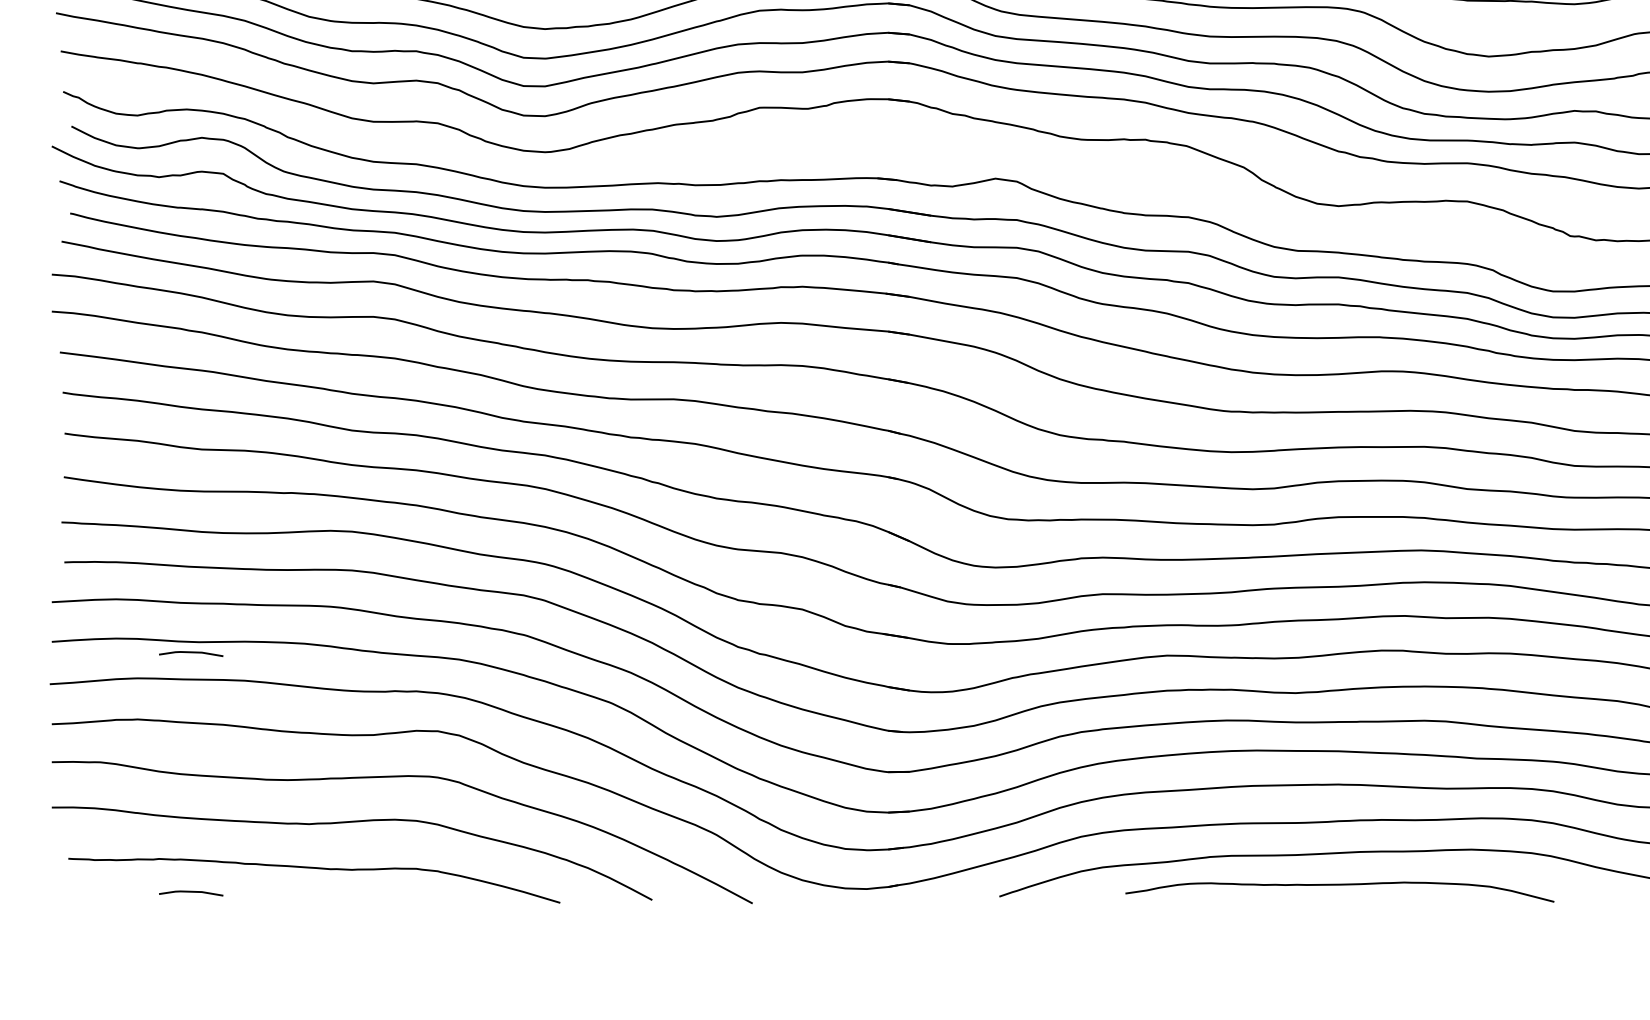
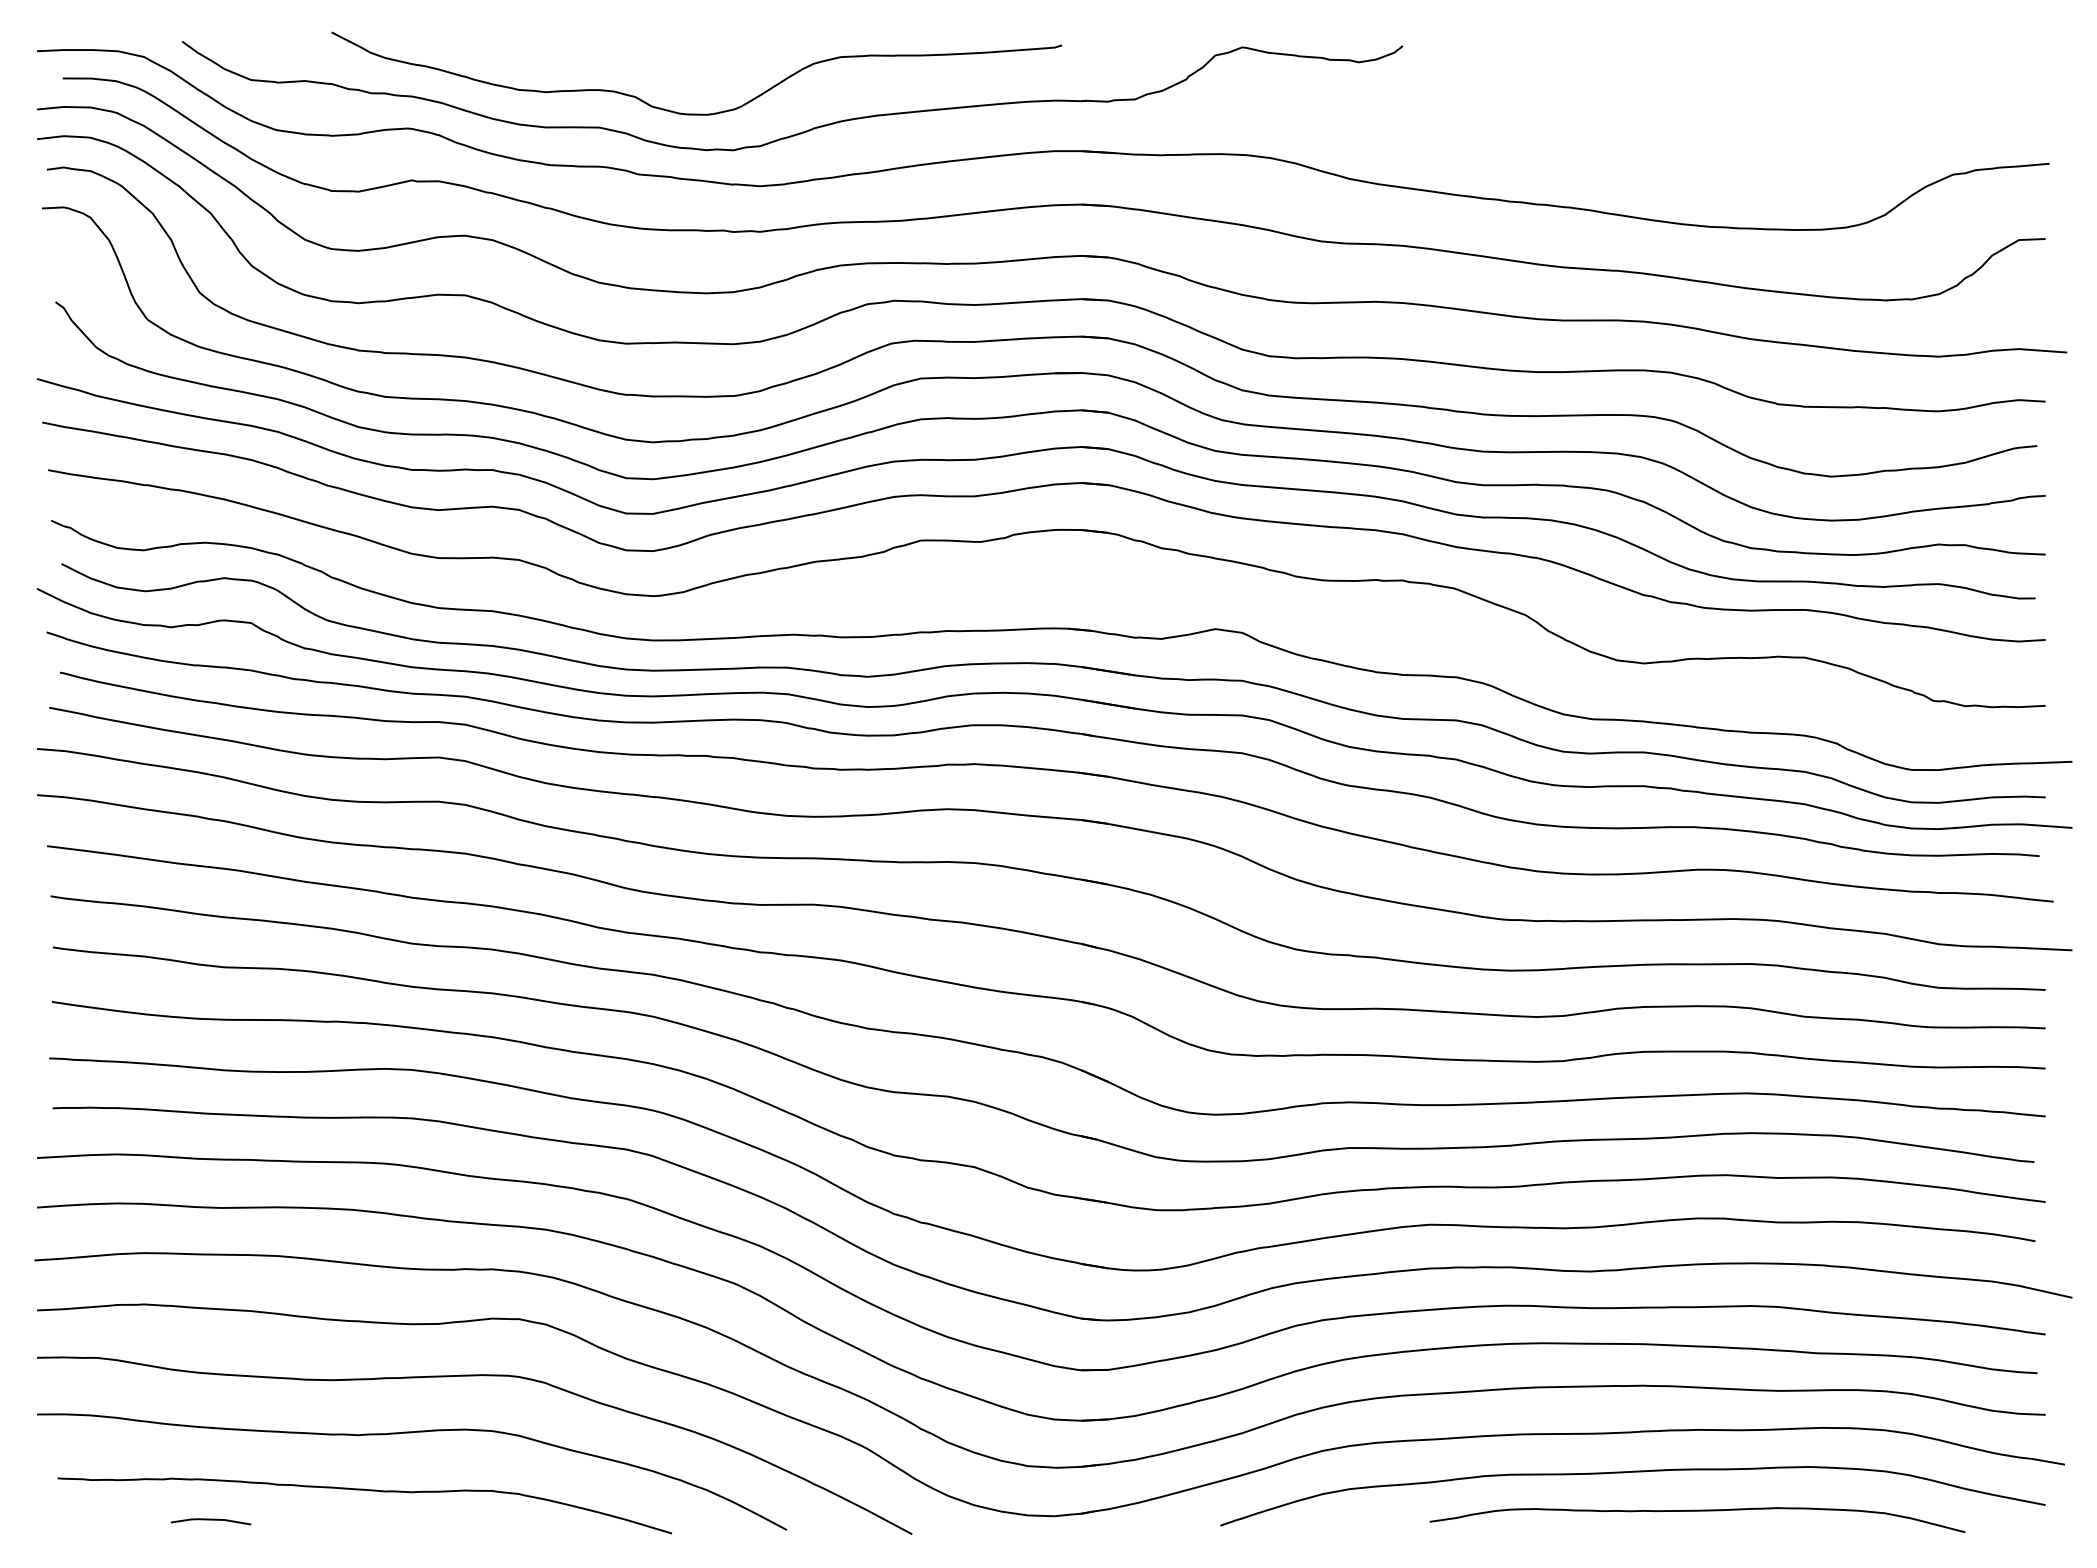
line: (191, 653) -> (211, 1221), removed
curve: (1339, 885) -> (1697, 1511), moved

